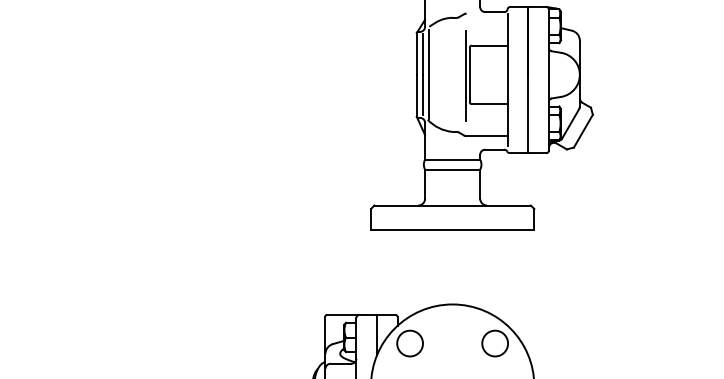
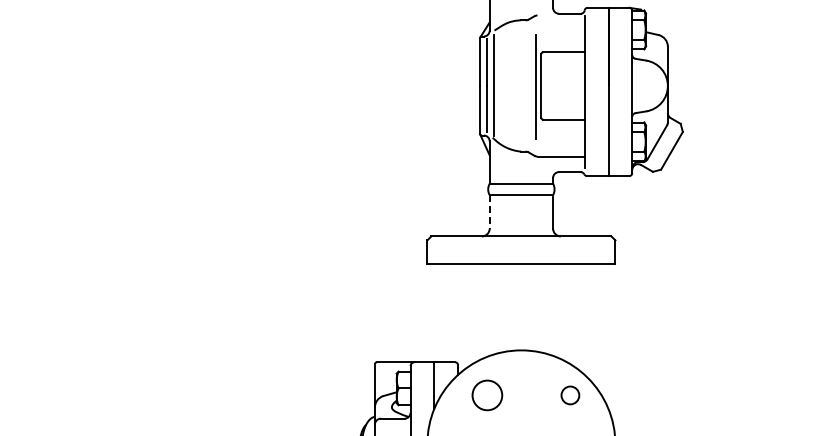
line: (424, 183) -> (489, 211), solid -> dashed
circle: (410, 343) -> (487, 395), moved
circle: (495, 343) -> (570, 395), size x0.6

